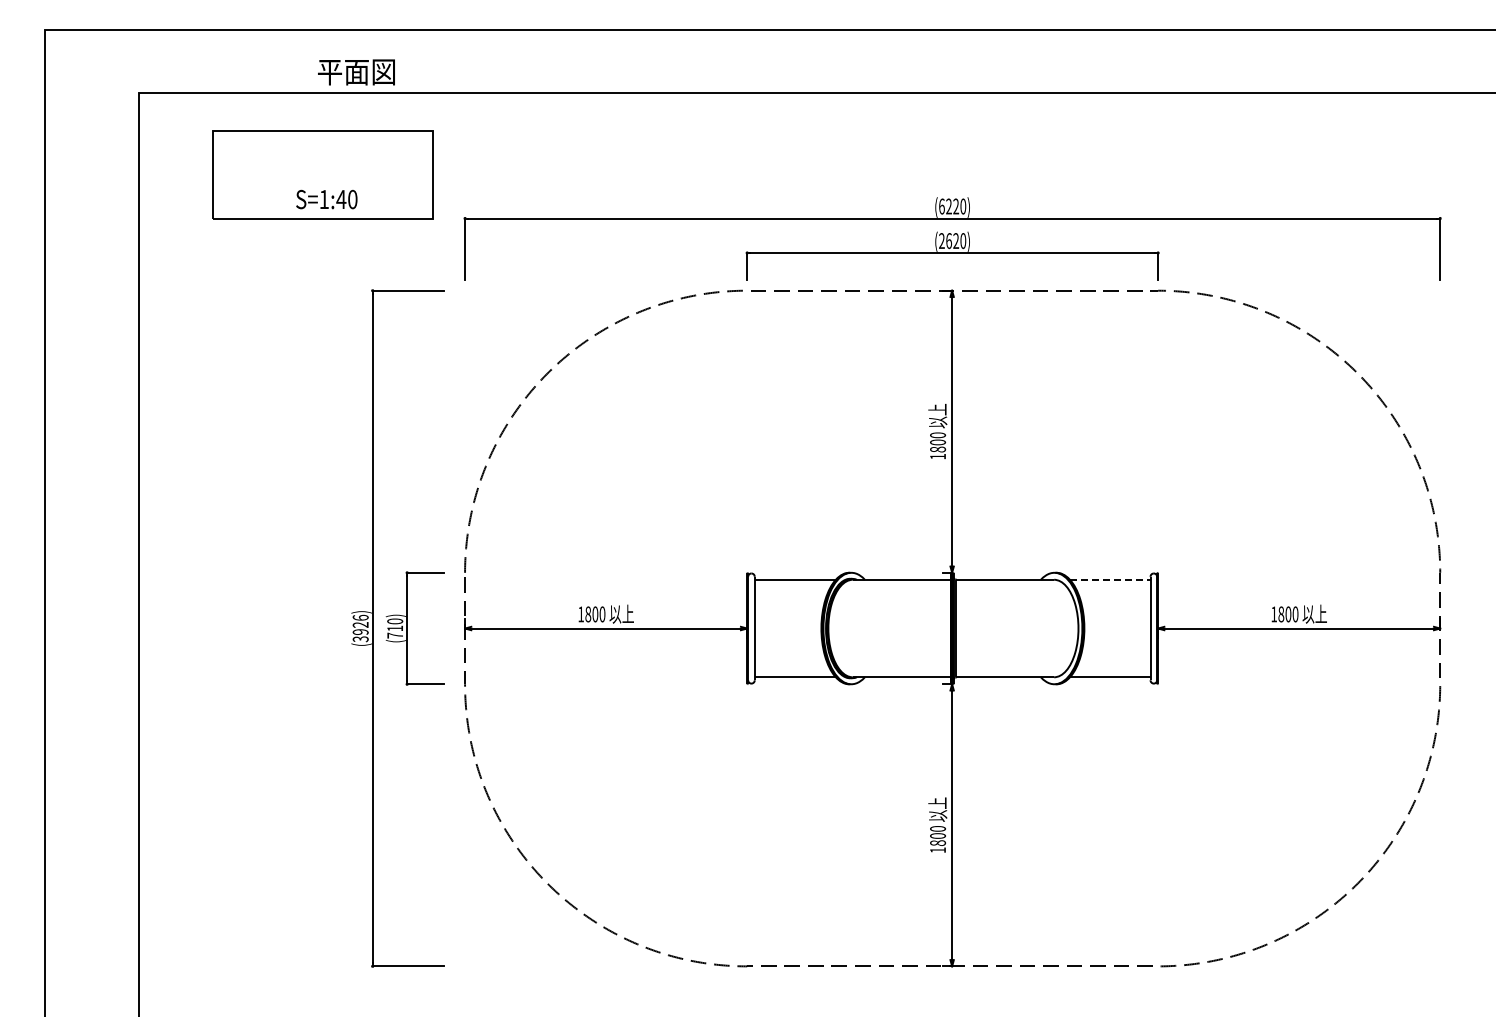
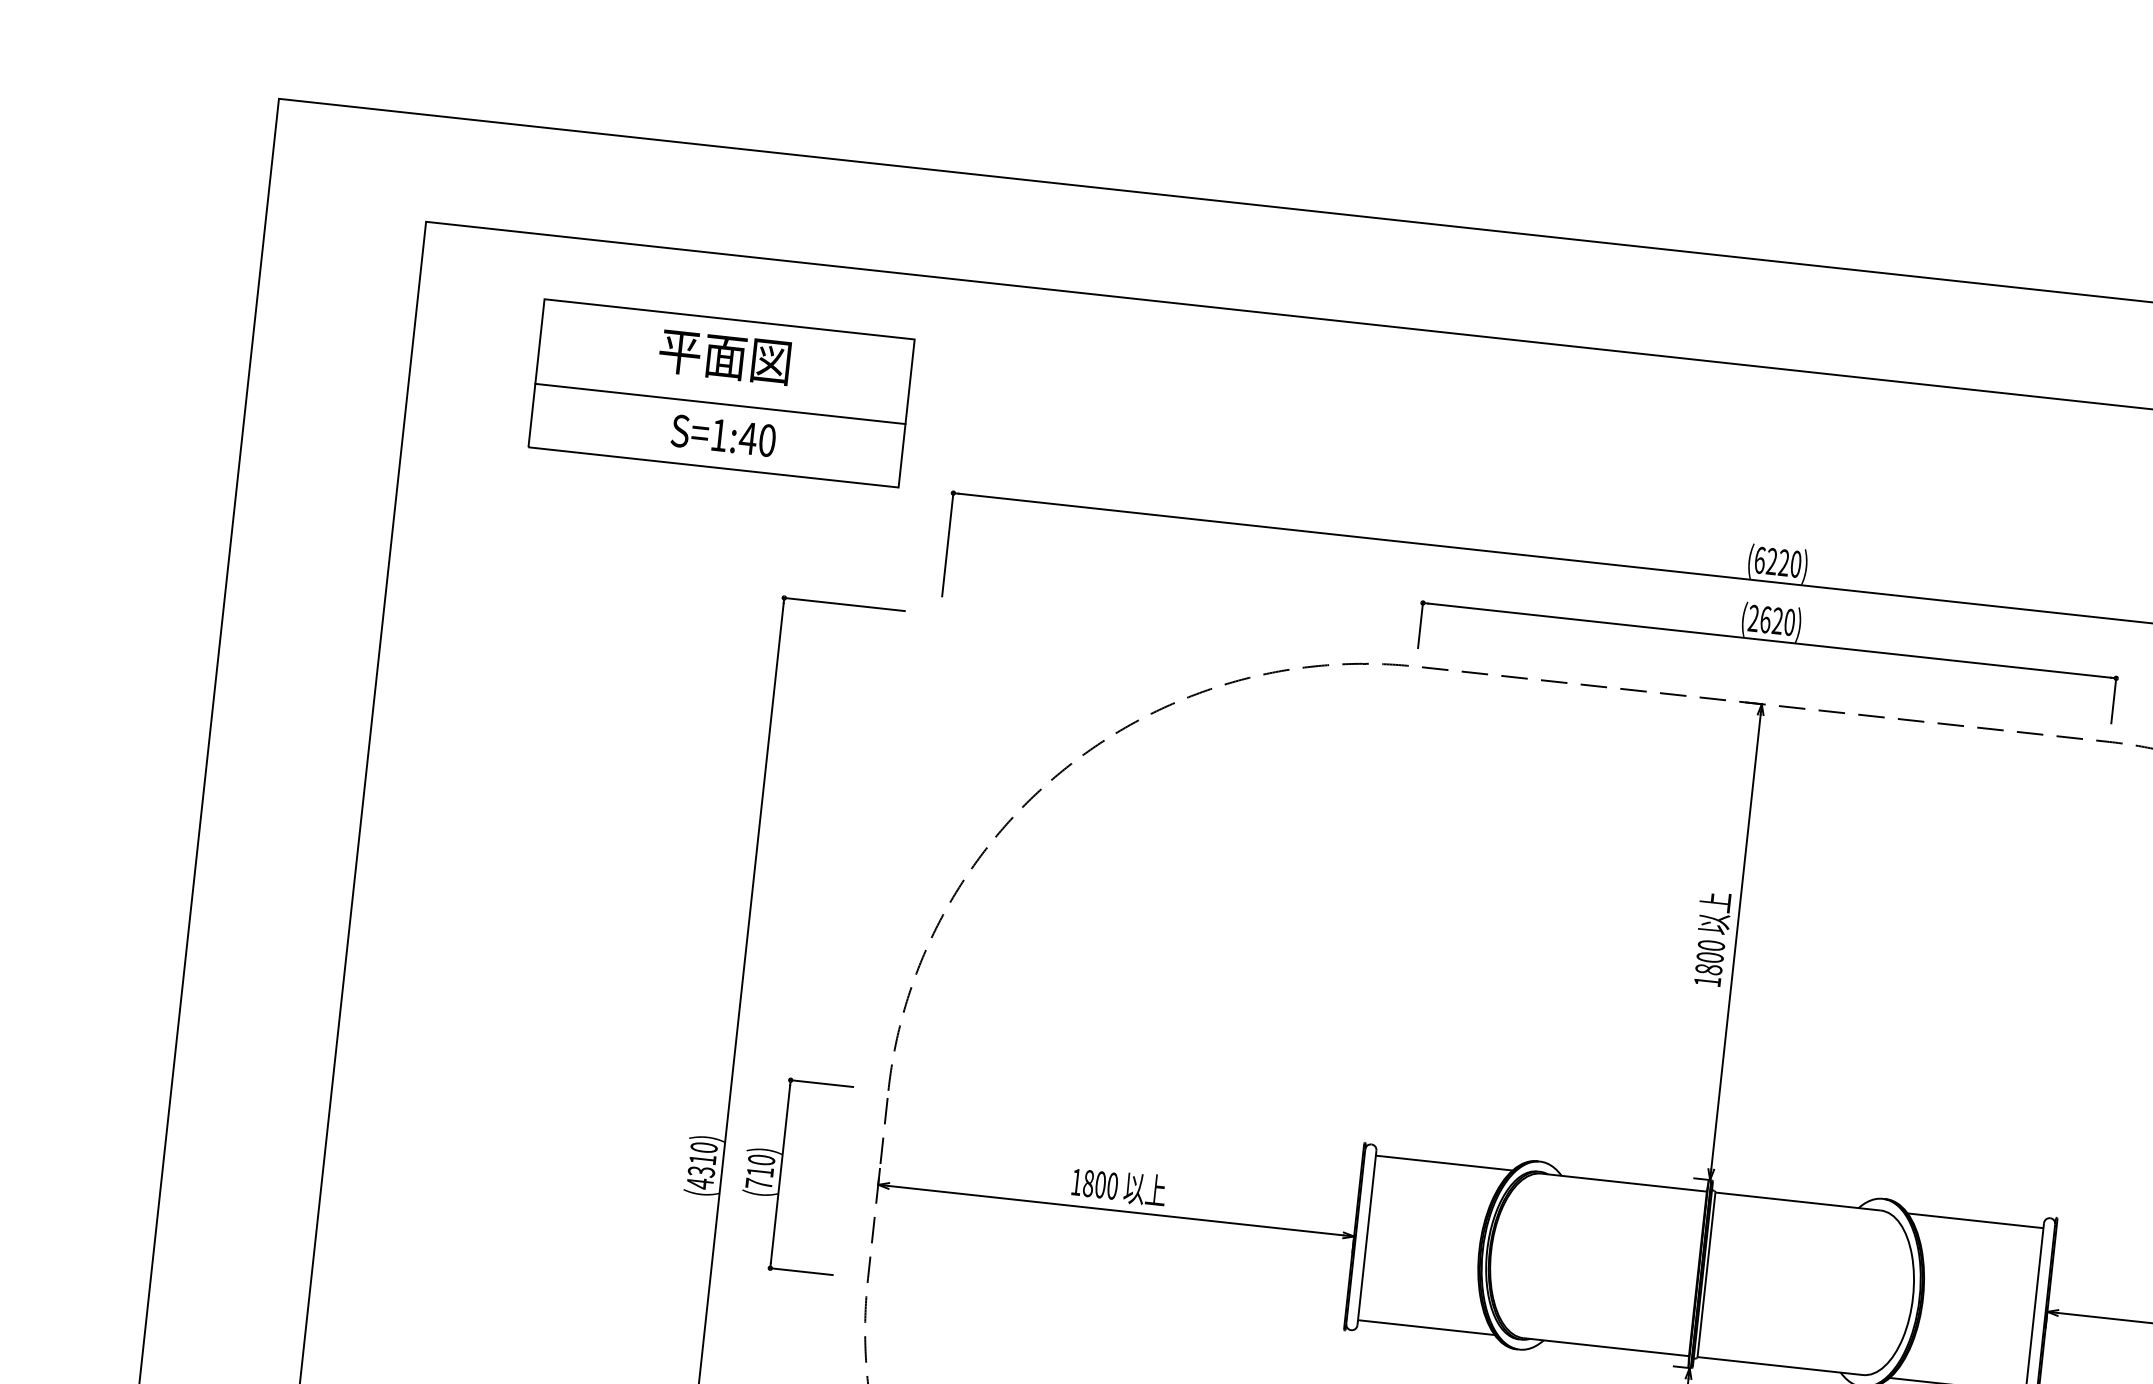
text: (356, 72) -> (724, 357), moved
line: (322, 181) -> (719, 404), added
line: (1110, 579) -> (1976, 1220), dashed -> solid
text: (360, 628) -> (701, 1165), (3926) -> (4310)

